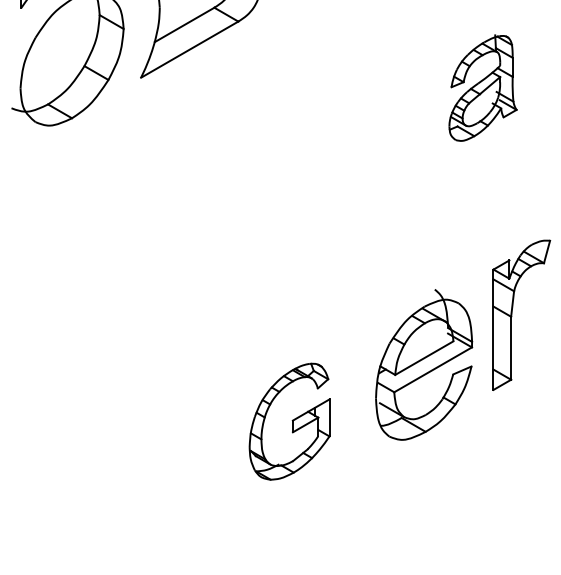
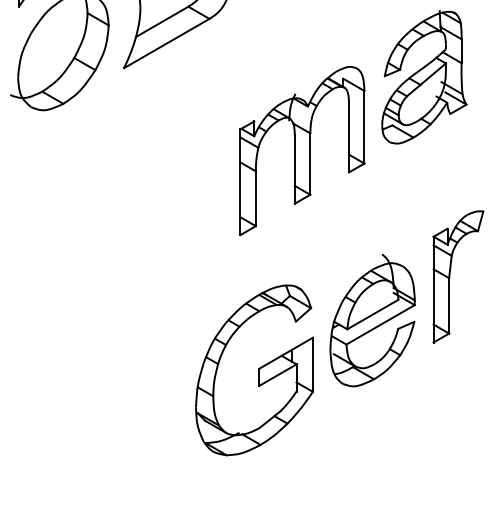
part: (483, 88) -> (424, 77), size x1.43
part: (344, 172) -> (302, 151), added
part: (289, 421) -> (254, 370), size x1.67

